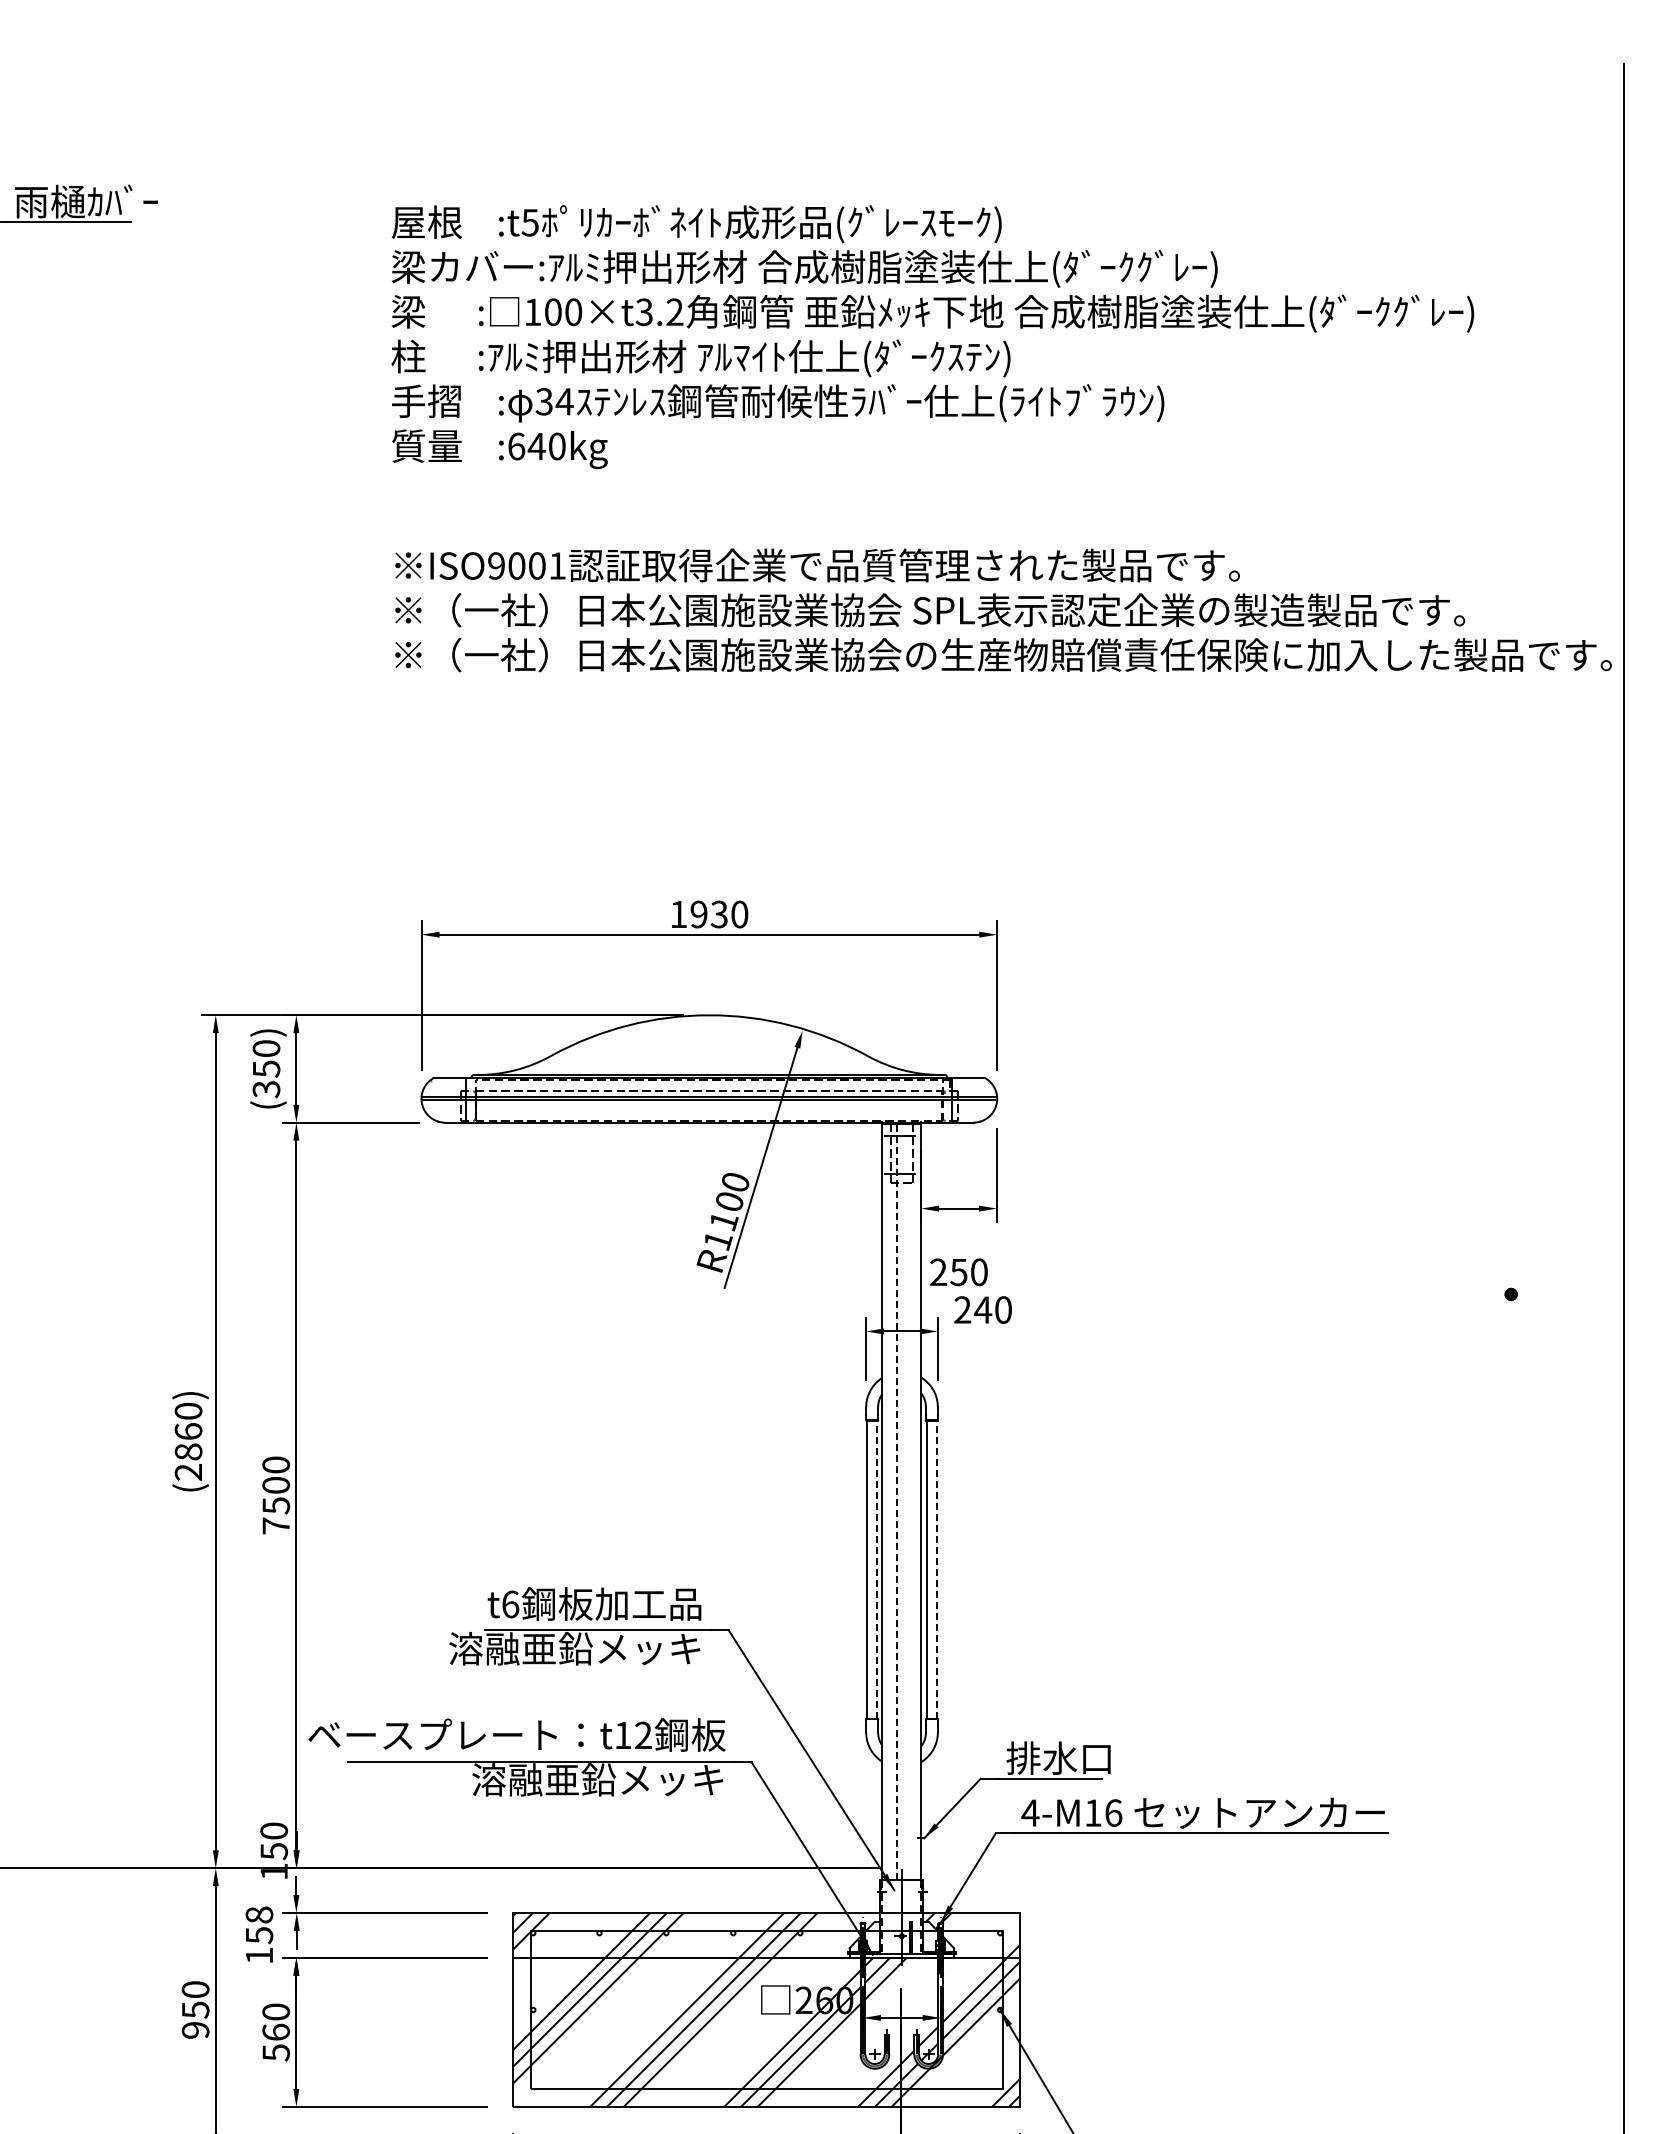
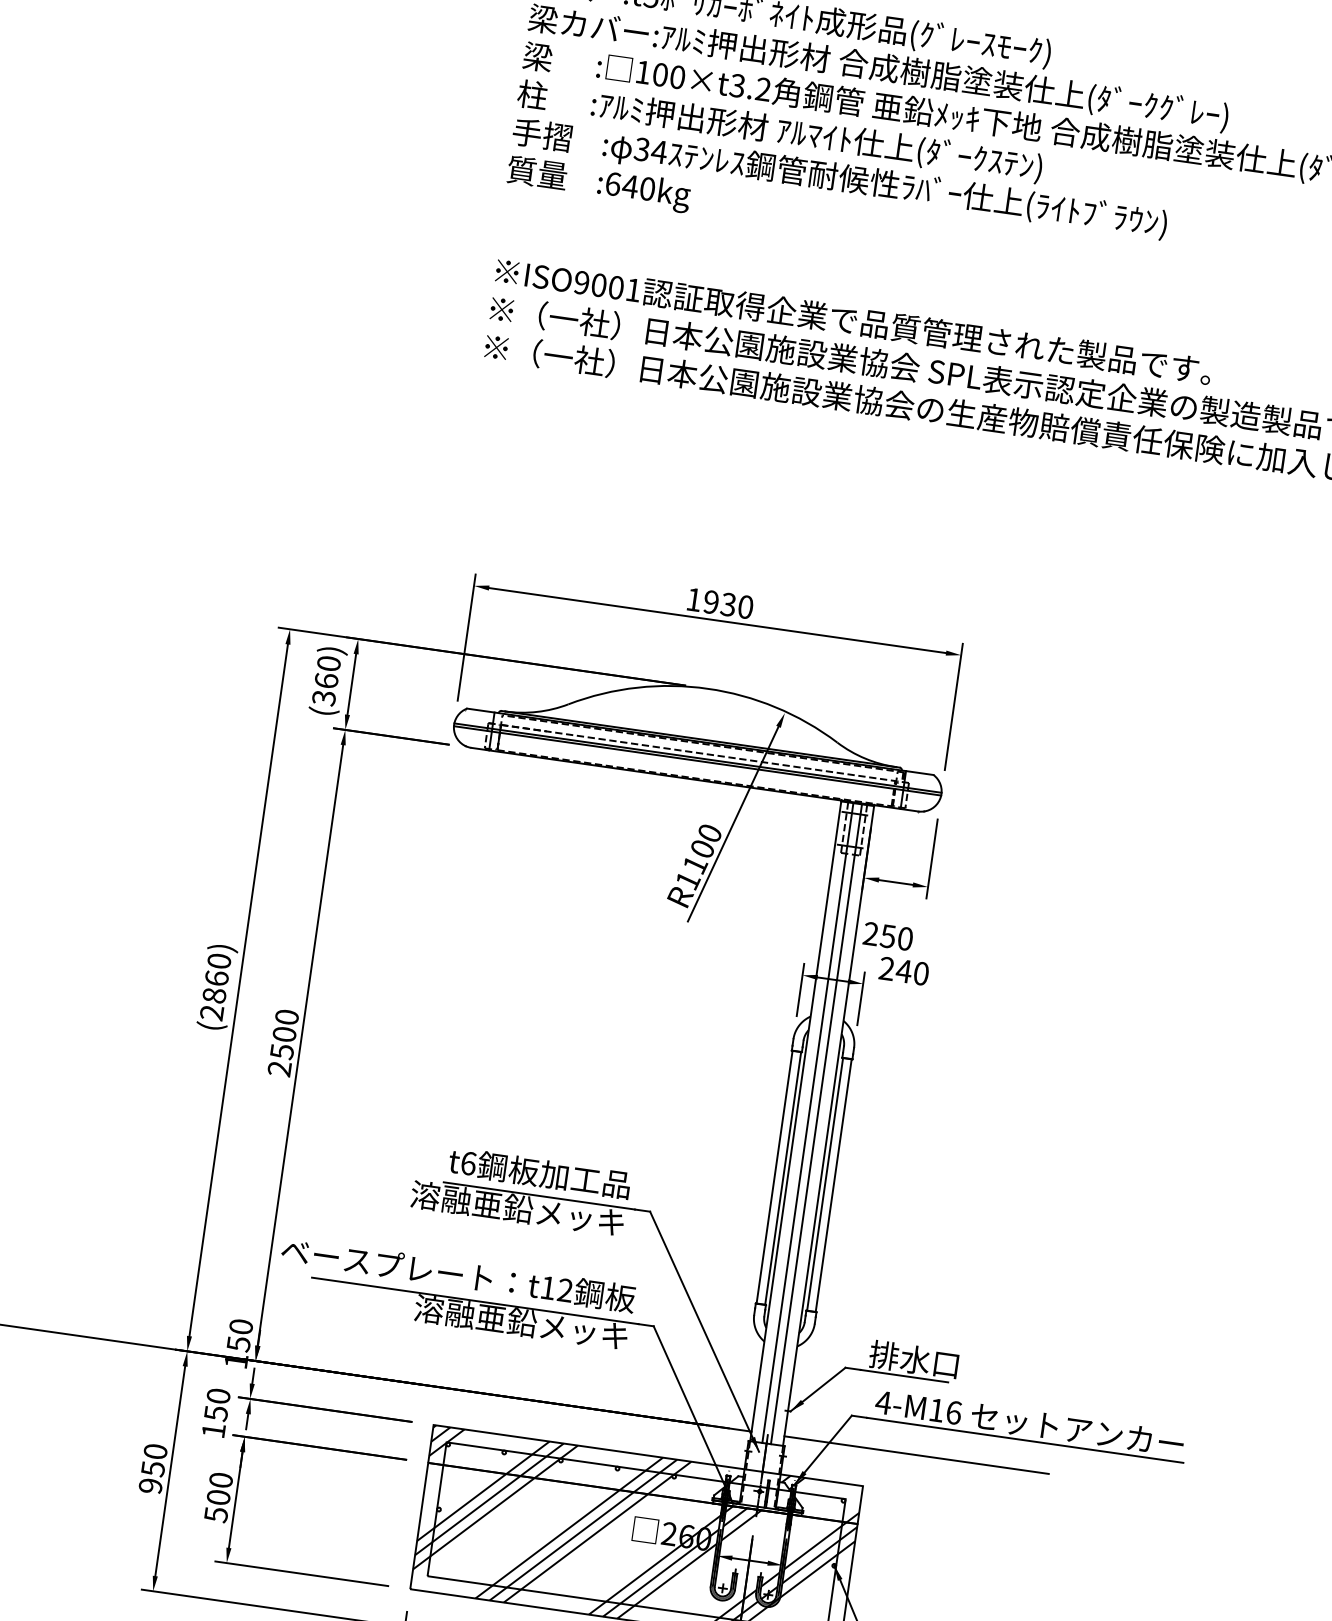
text: (266, 1068) -> (326, 680), (350) -> (360)
line: (896, 1501) -> (807, 1122), dashed -> solid
line: (906, 1501) -> (816, 1124), added
text: (275, 1525) -> (279, 1068), 7500 -> 2500
line: (877, 1569) -> (783, 1178), dashed -> solid
line: (936, 1569) -> (833, 1185), dashed -> solid
line: (1077, 1868) -> (916, 1455), added
text: (259, 1914) -> (218, 1395), 158 -> 150
text: (275, 2031) -> (218, 1496), 560 -> 500

